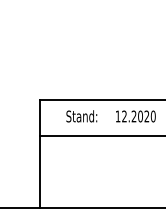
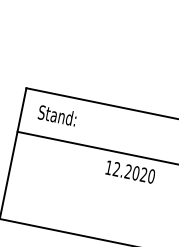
text: (81, 116) -> (57, 115), moved
text: (135, 116) -> (130, 172), moved

